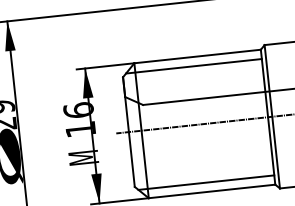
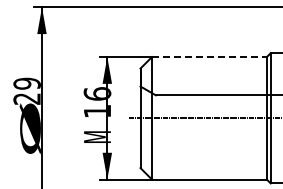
line: (197, 56) -> (209, 57), solid -> dashed
line: (193, 66) -> (204, 65), removed
line: (205, 183) -> (204, 171), removed

